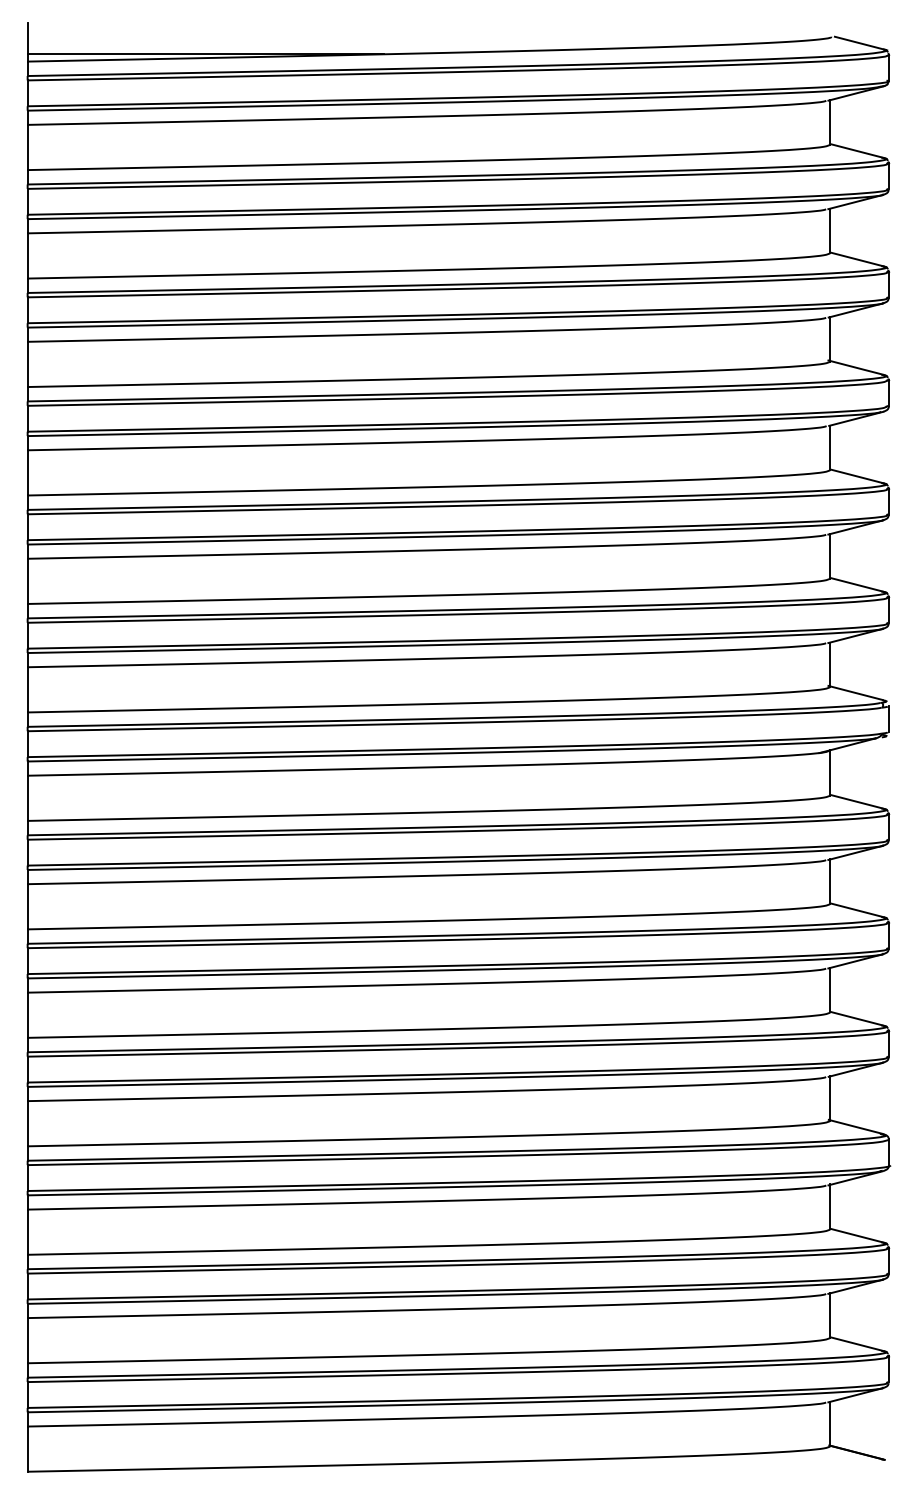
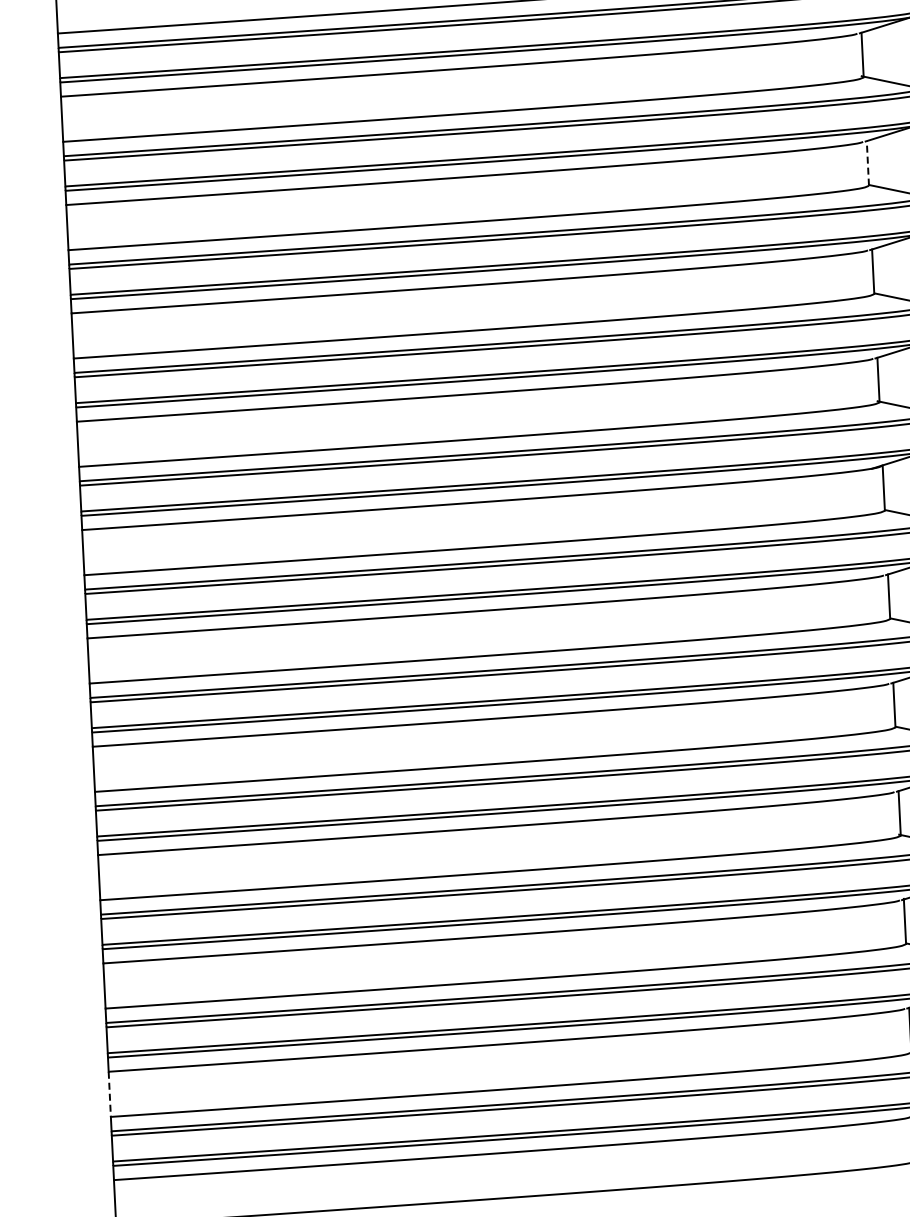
line: (830, 447) -> (868, 163), solid -> dashed
line: (27, 1340) -> (109, 1094), solid -> dashed

